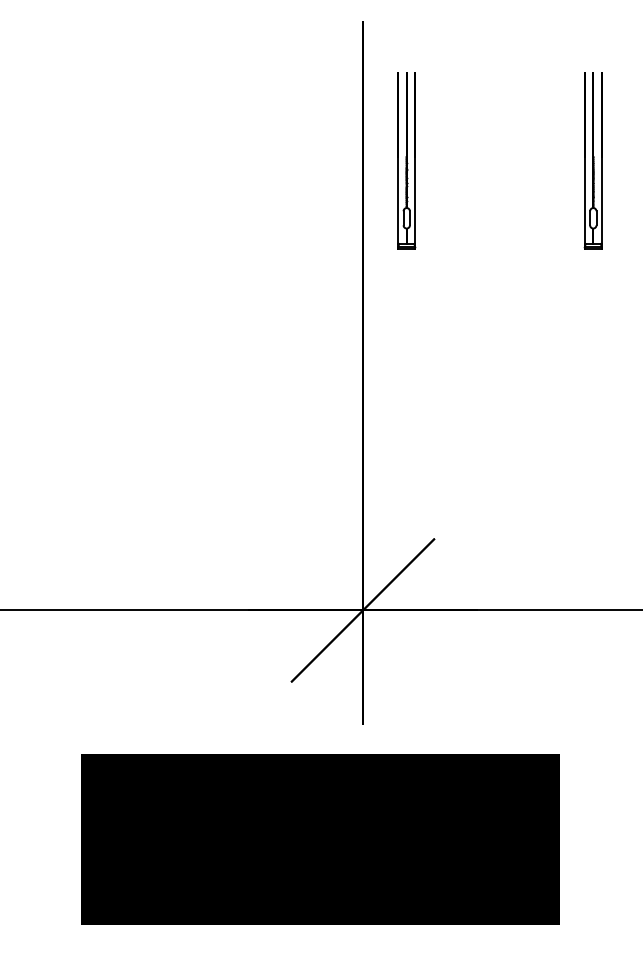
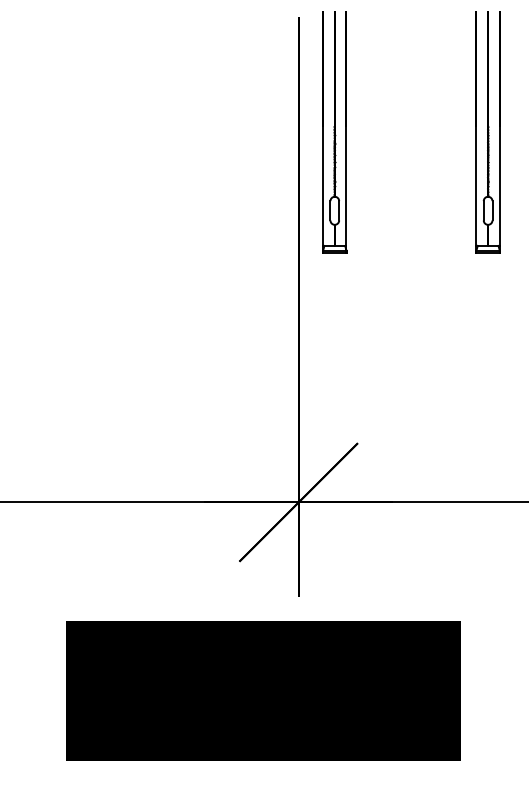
part: (406, 161) -> (334, 132), size x1.67
part: (593, 161) -> (488, 132), size x1.67

